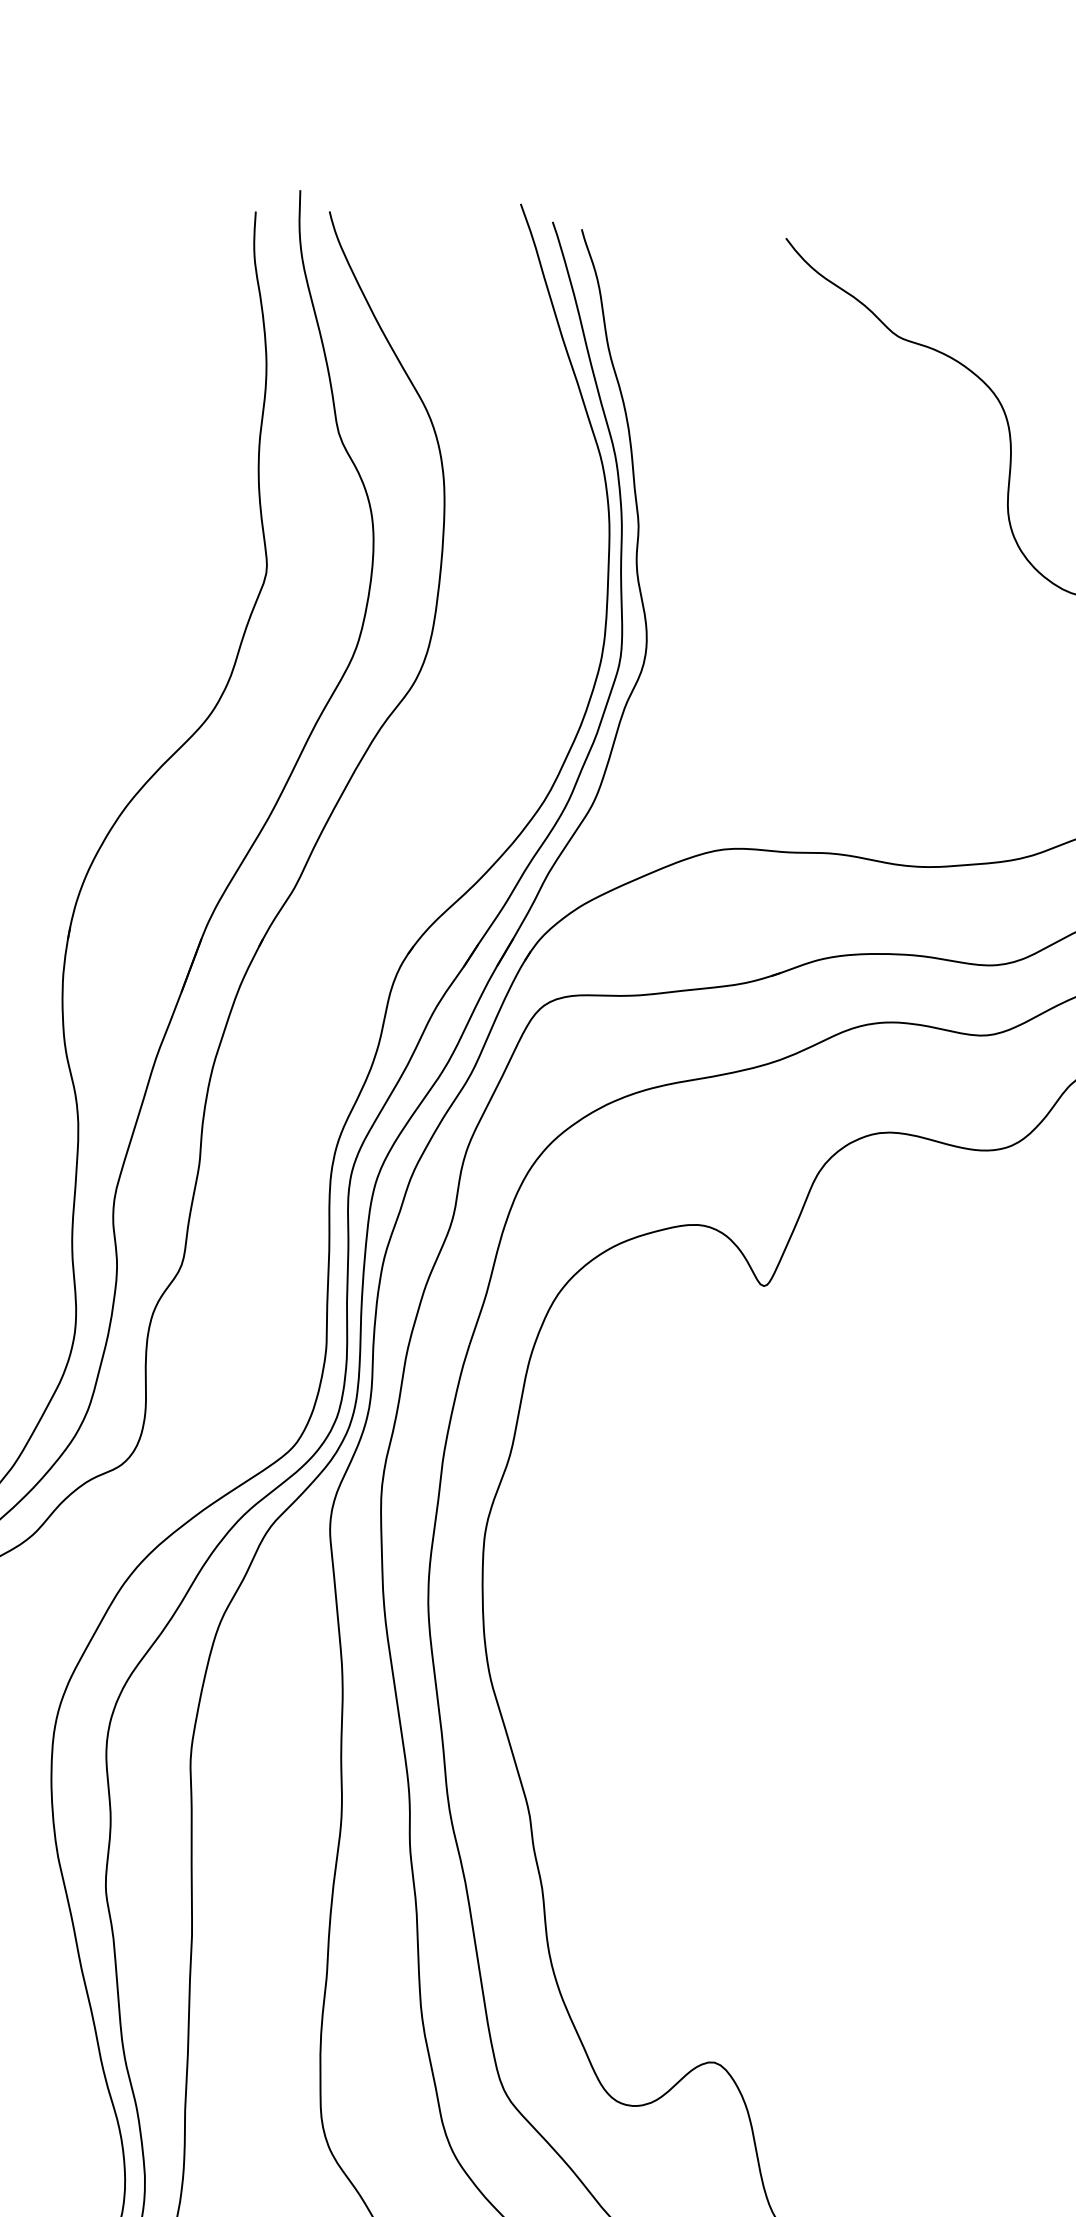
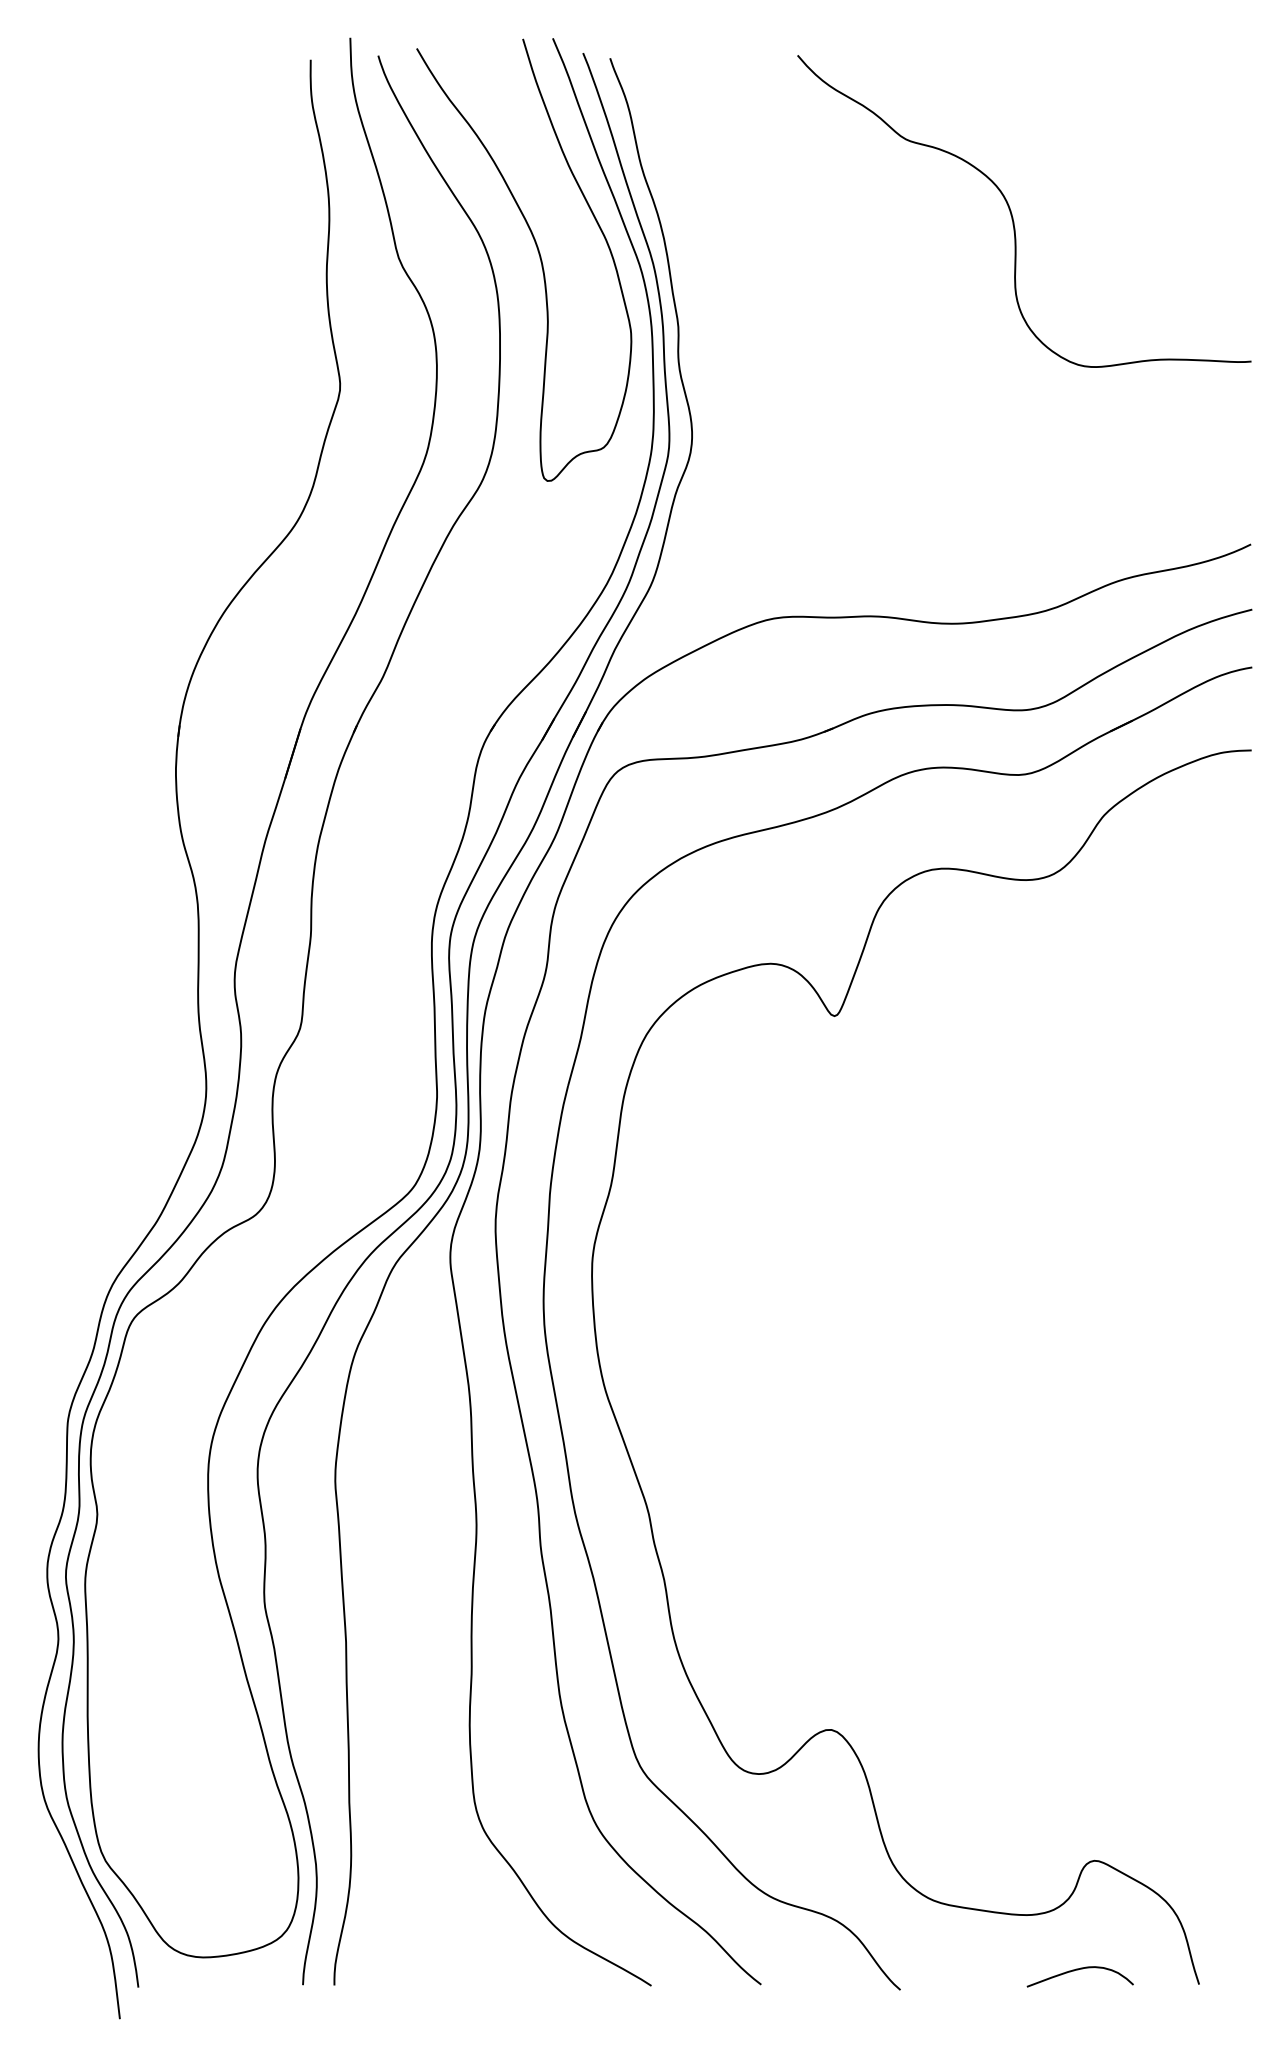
curve: (491, 438) -> (538, 254), added

